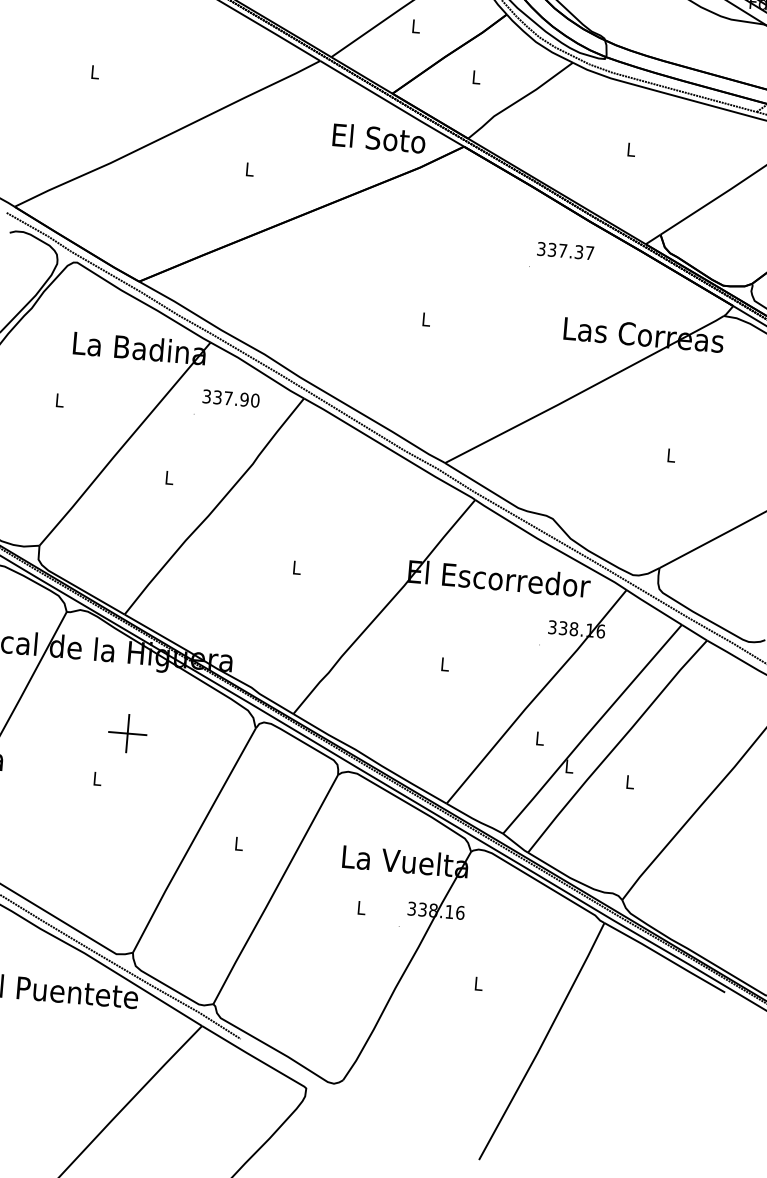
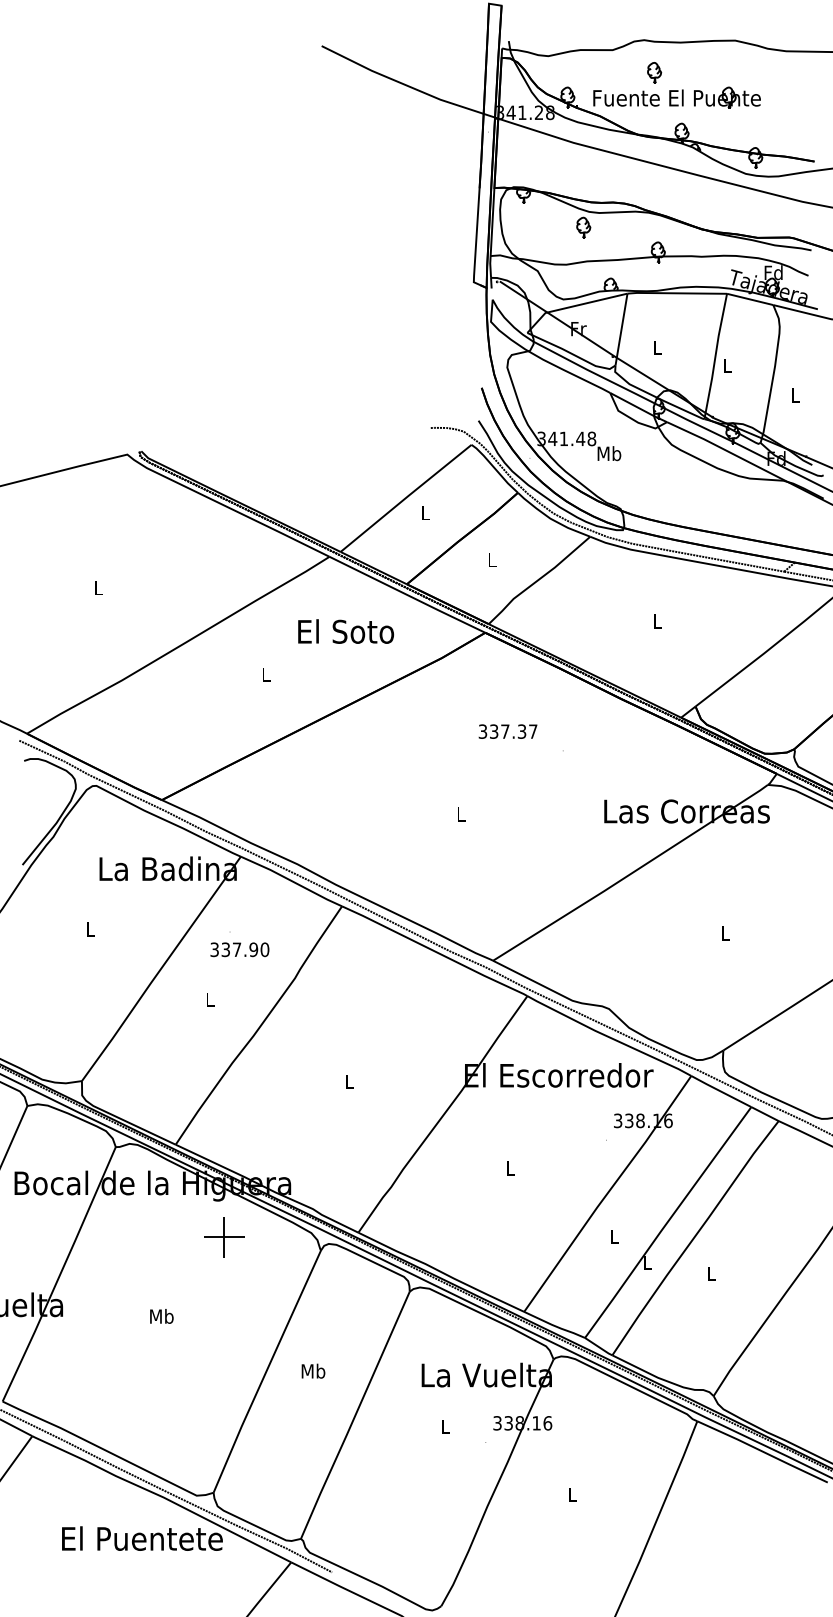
text: (379, 138) -> (346, 631), moved
text: (565, 250) -> (507, 731), moved
text: (230, 398) -> (239, 949), moved
part: (127, 733) -> (224, 1237), moved
text: (97, 778) -> (161, 1316), L -> Mb
text: (239, 843) -> (313, 1370), L -> Mb

